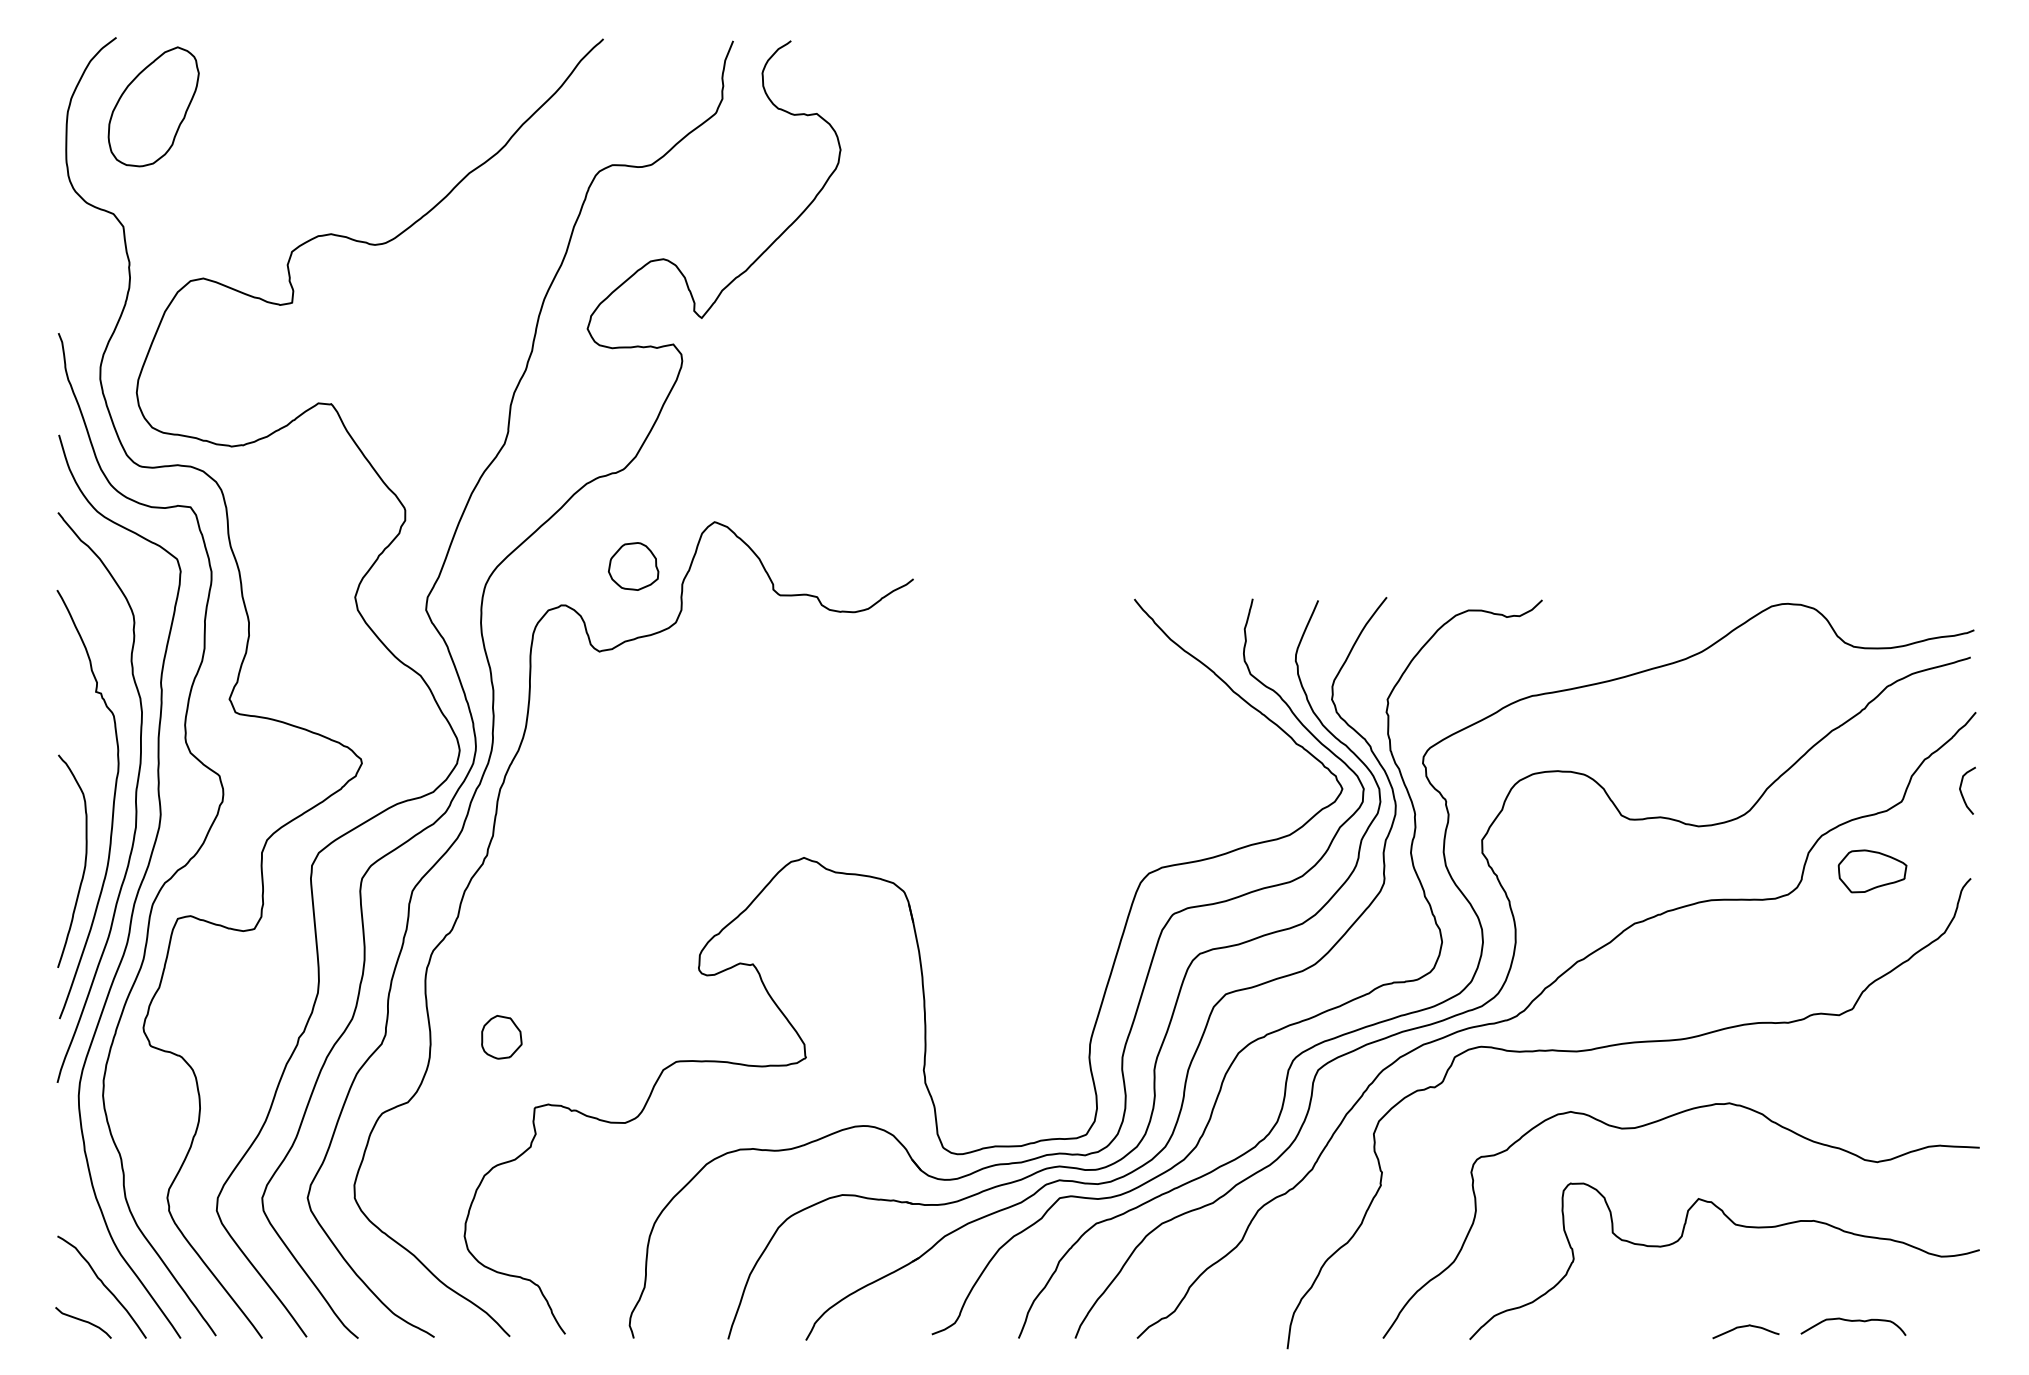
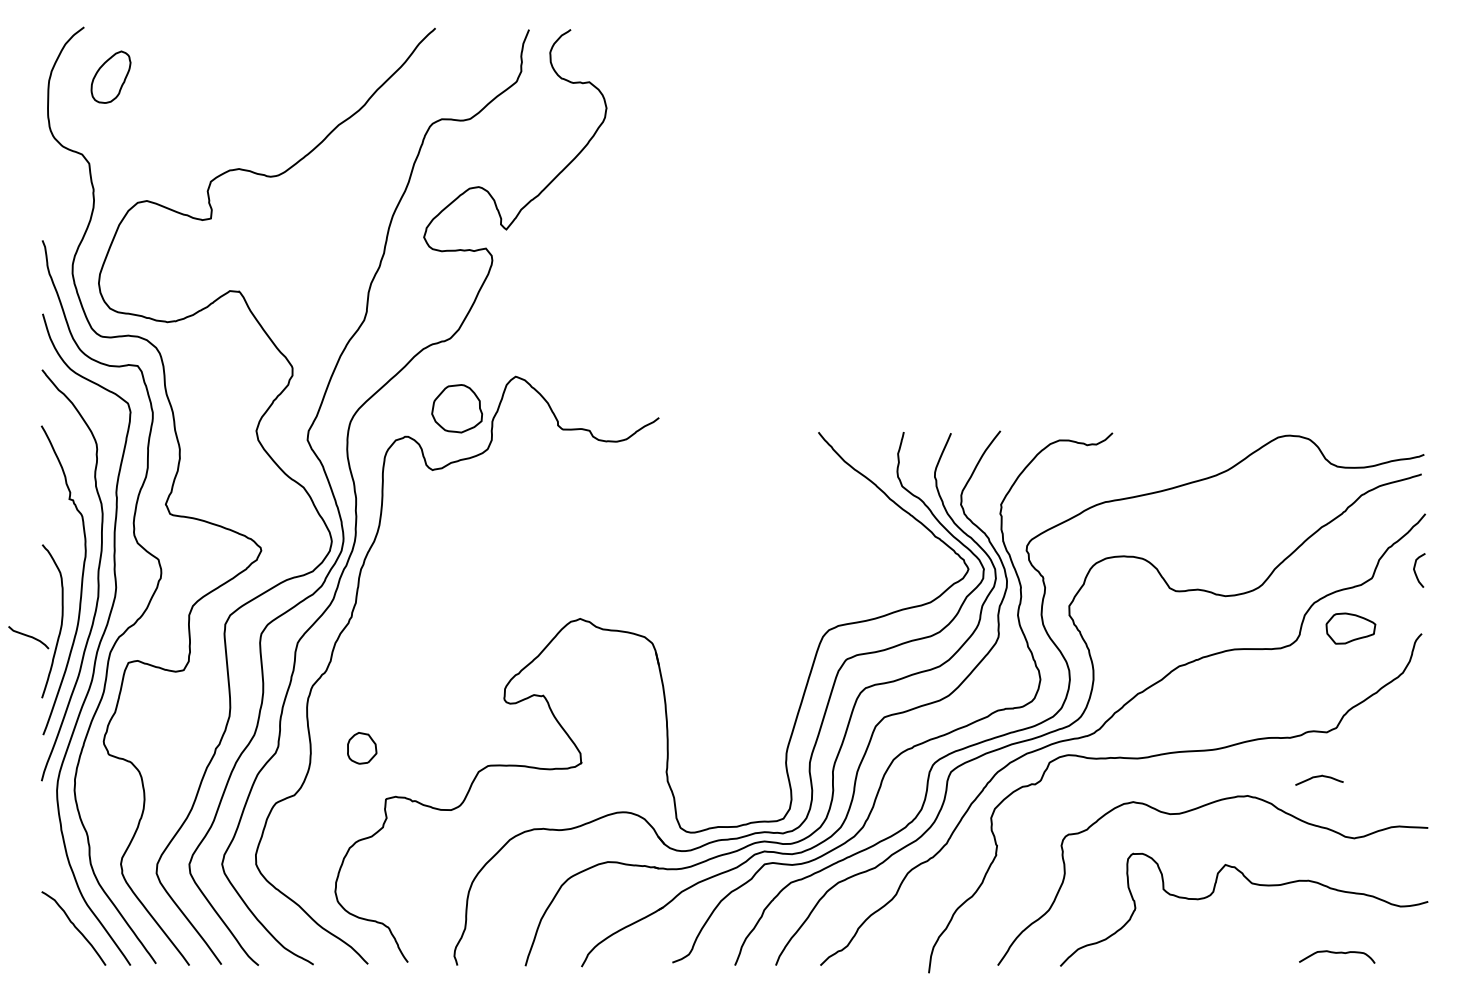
part: (153, 106) -> (110, 76), size x0.6
part: (633, 566) -> (457, 408), size x1.4
curve: (83, 1321) -> (28, 636), moved
curve: (1745, 1327) -> (1319, 777), moved

